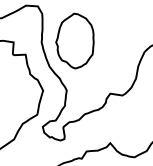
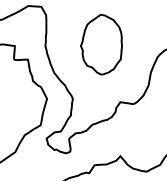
part: (74, 40) -> (100, 44), moved

